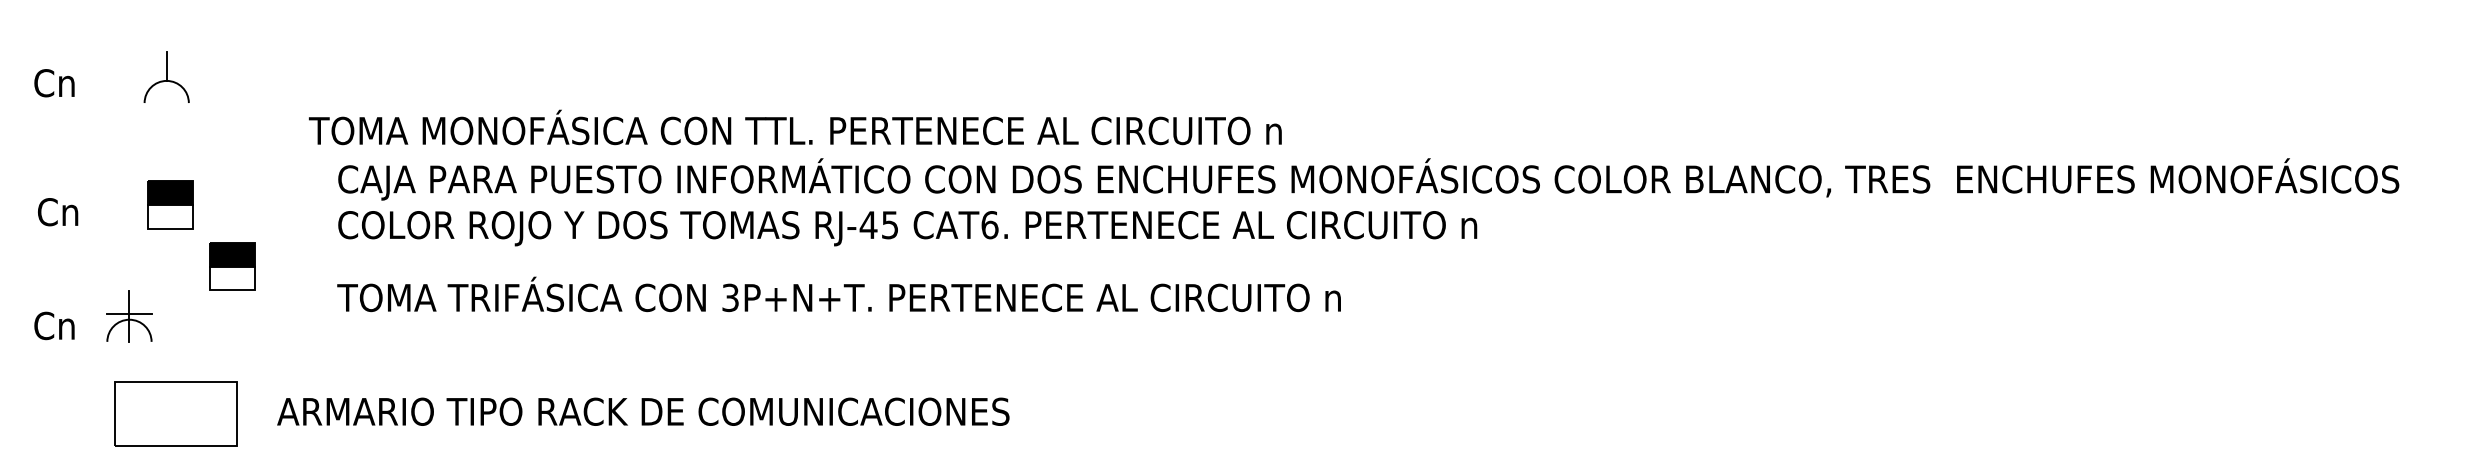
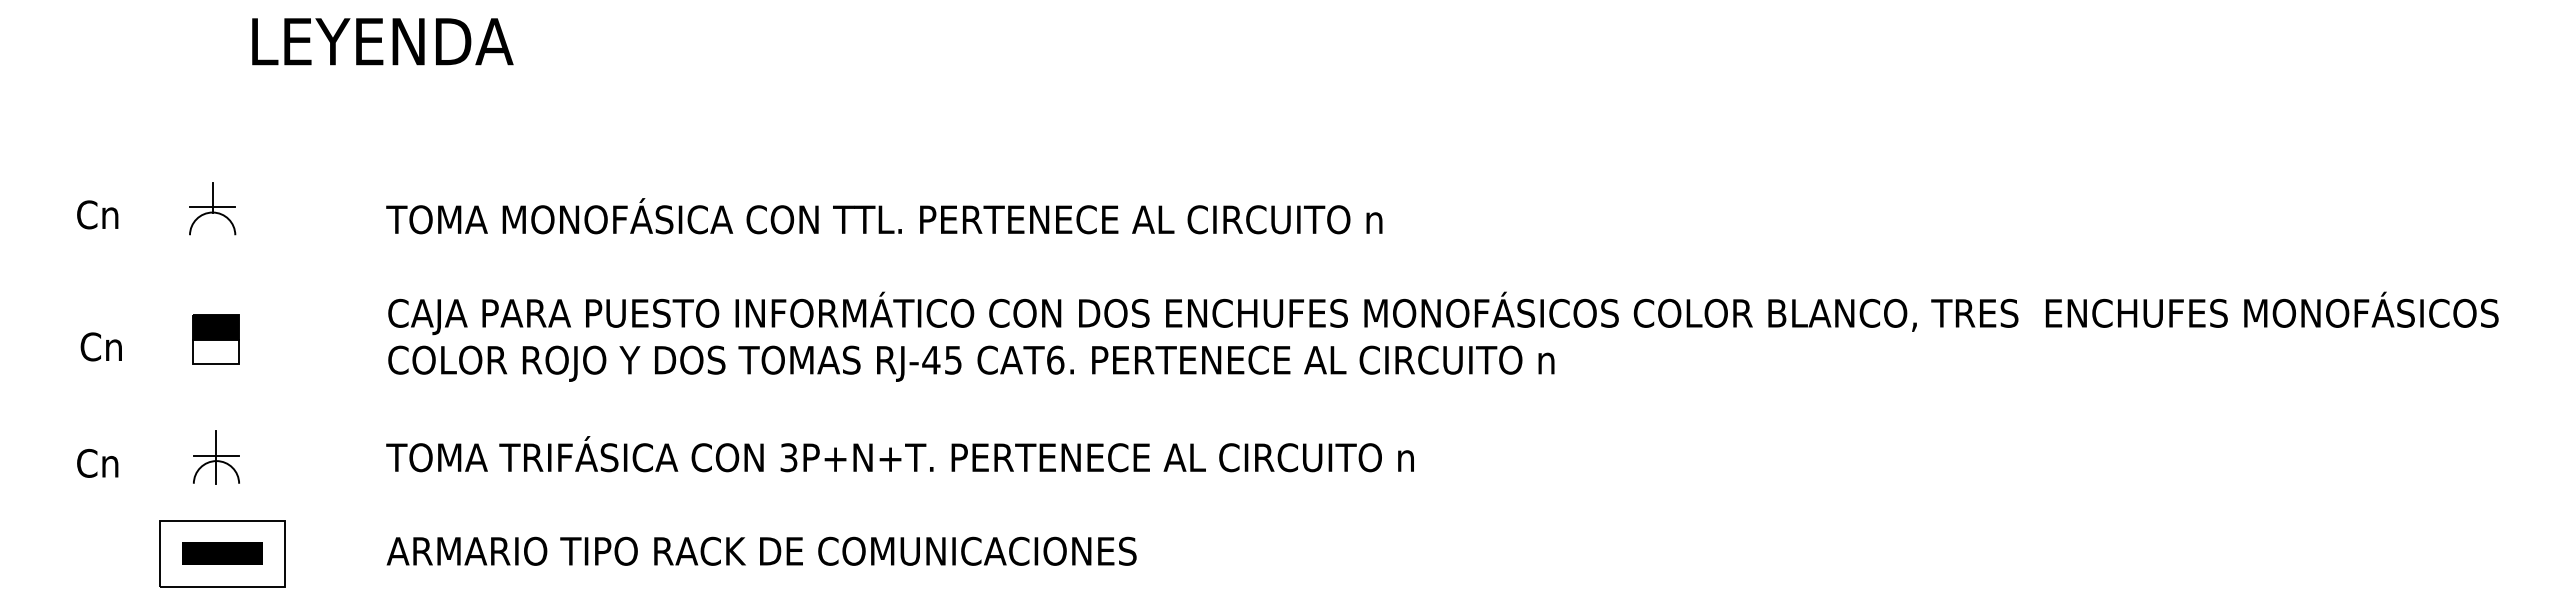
line: (166, 75) -> (212, 207), added
text: (795, 127) -> (884, 216), moved
part: (232, 266) -> (279, 402), removed
text: (838, 294) -> (899, 454), moved
part: (129, 316) -> (216, 457), moved
text: (643, 410) -> (761, 550), moved
fill: (176, 413) -> (222, 553), added

